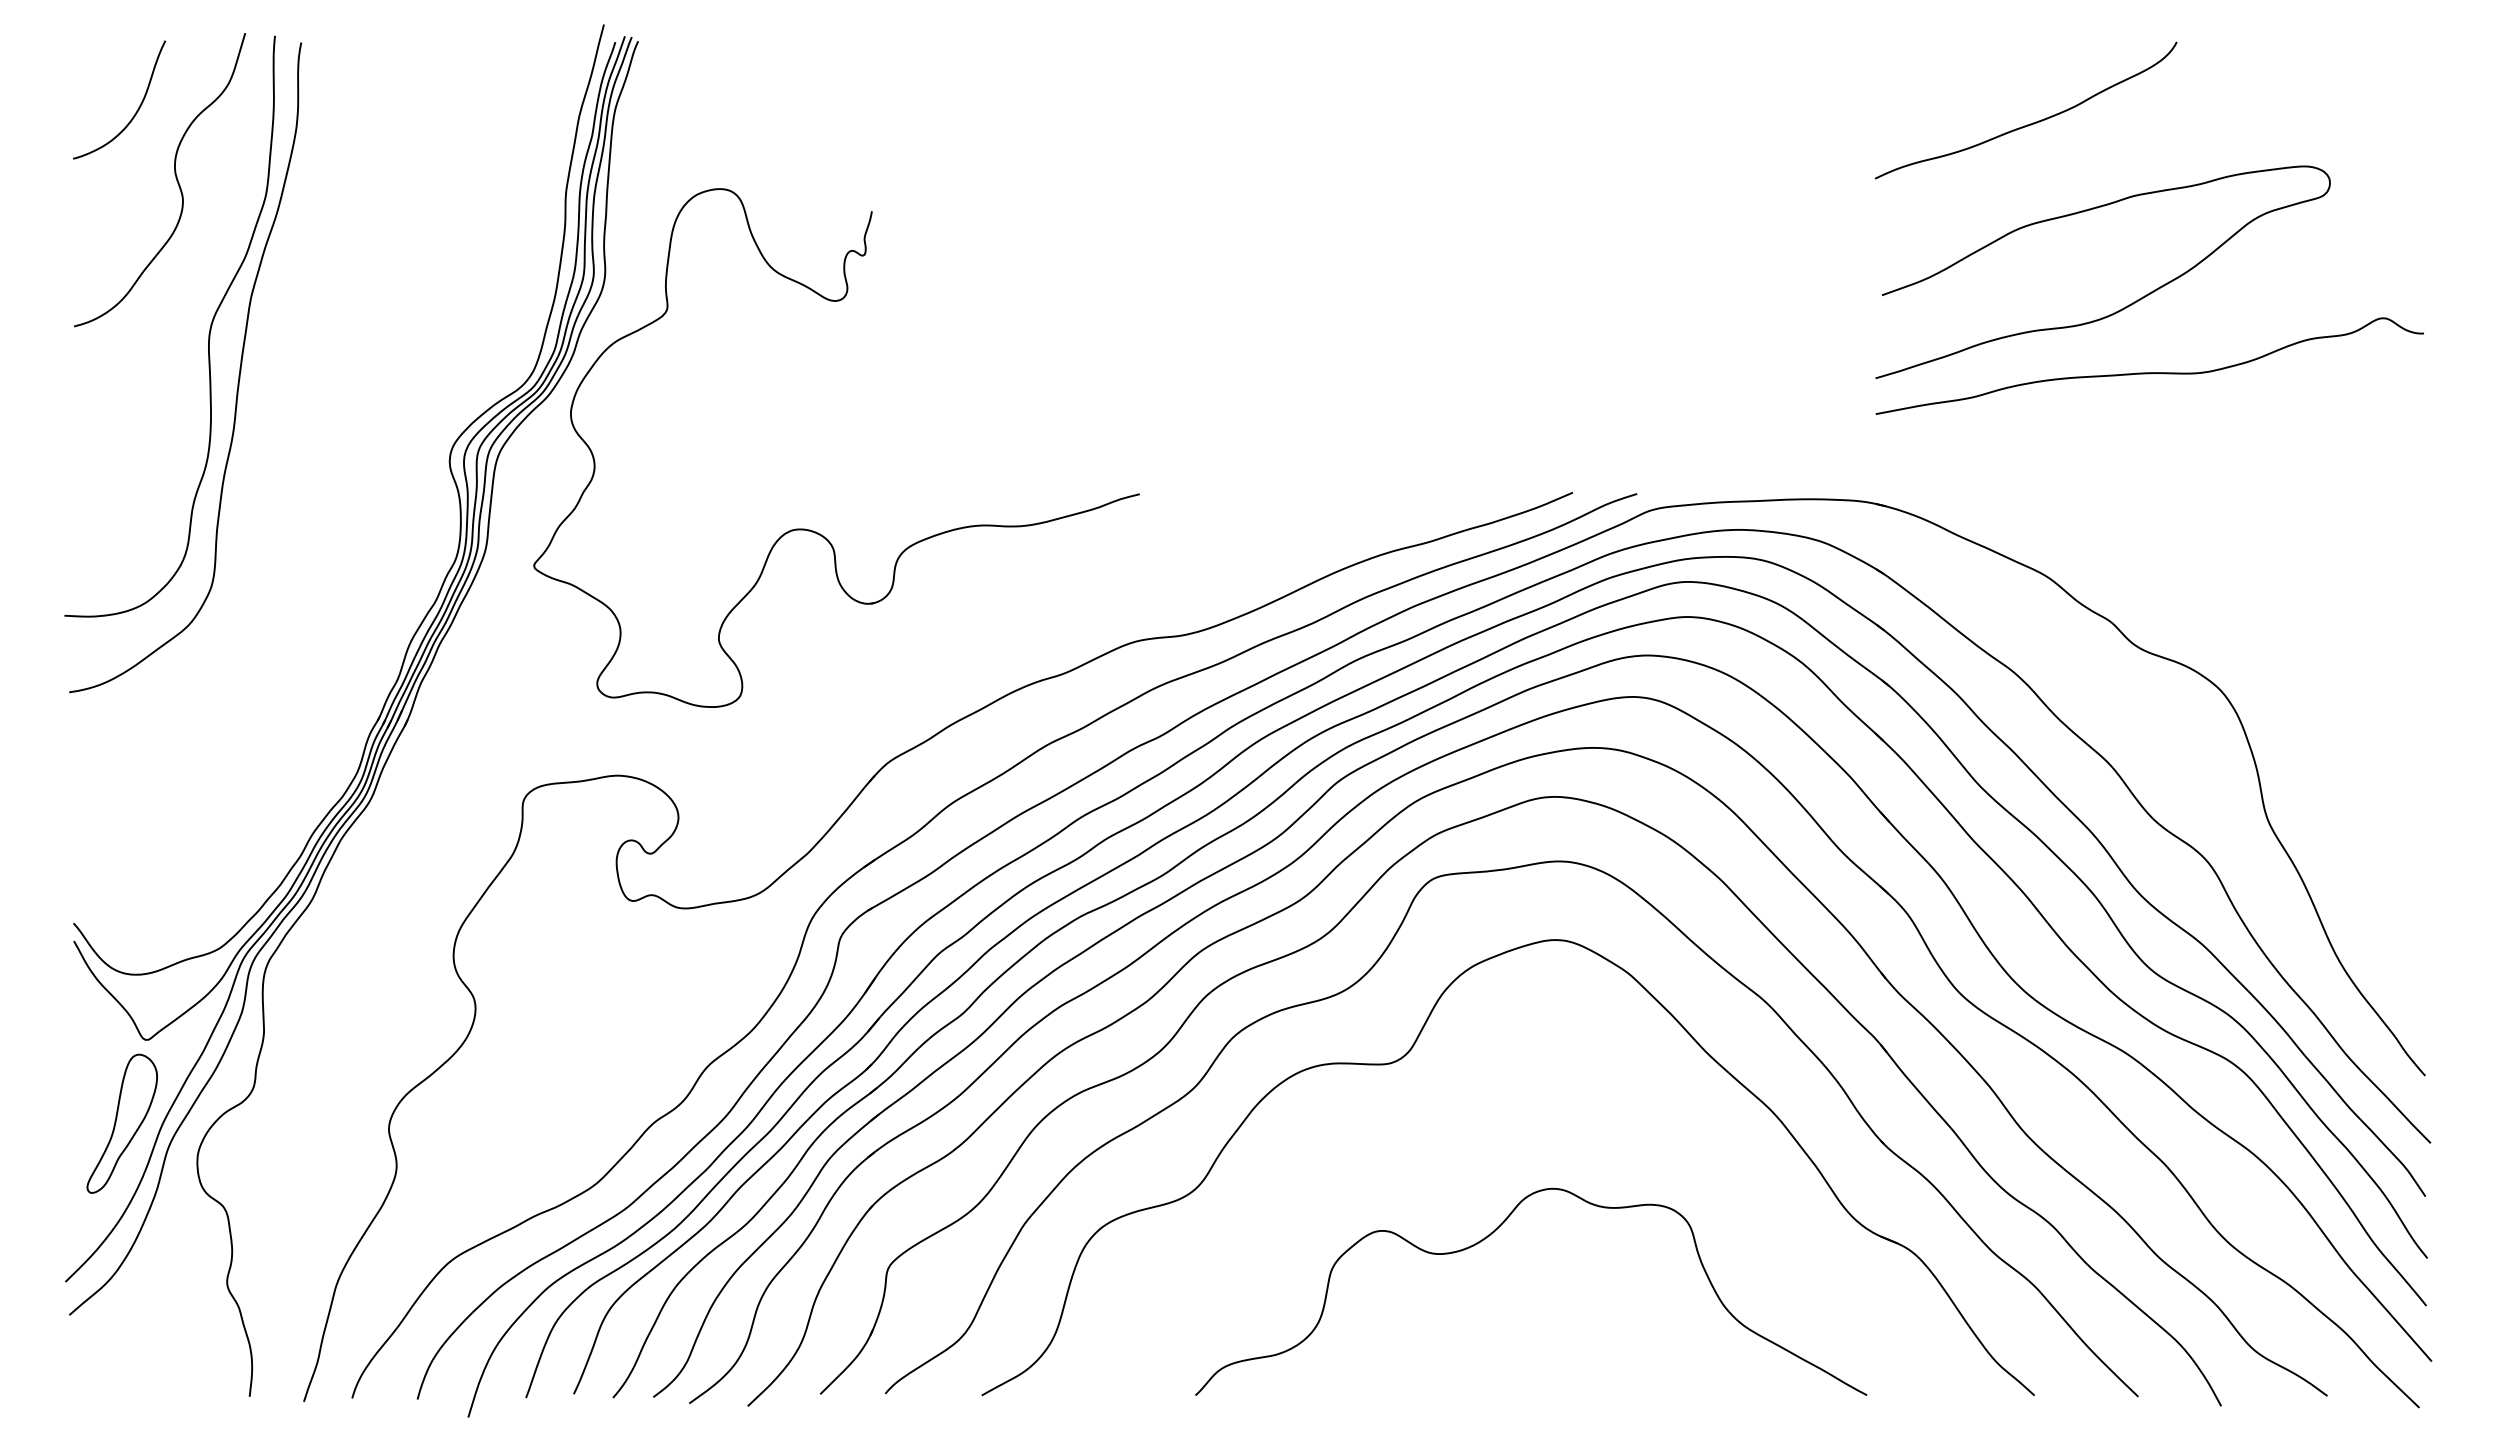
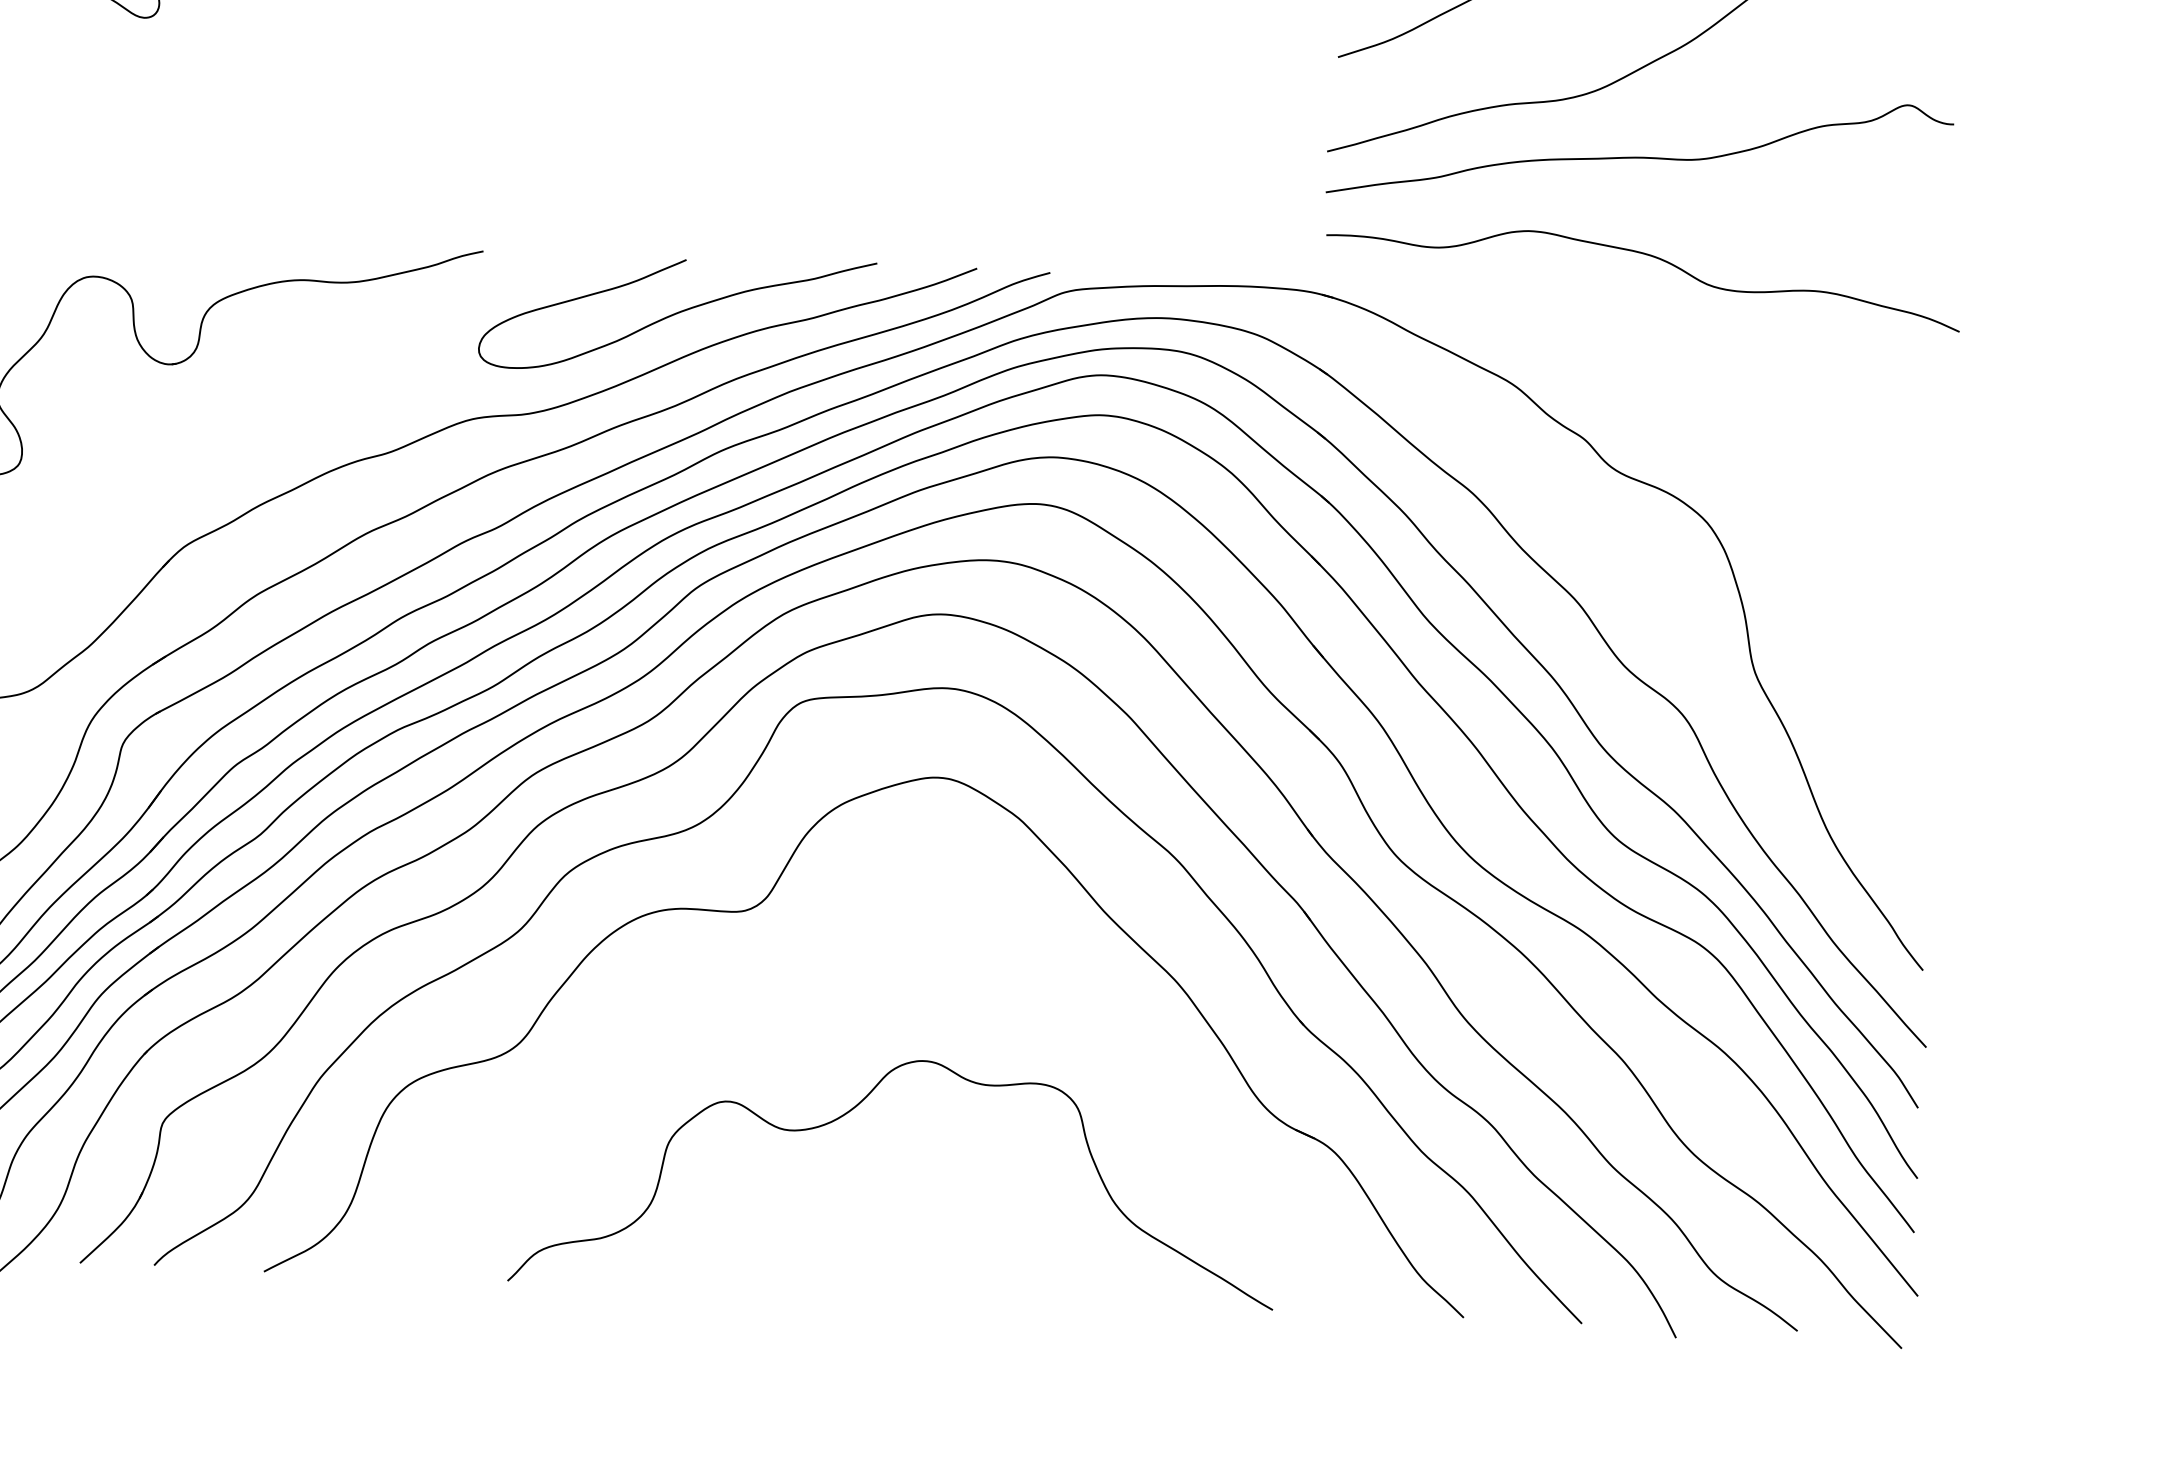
curve: (2161, 459) -> (1649, 256), added
curve: (1311, 542) -> (677, 313), added

